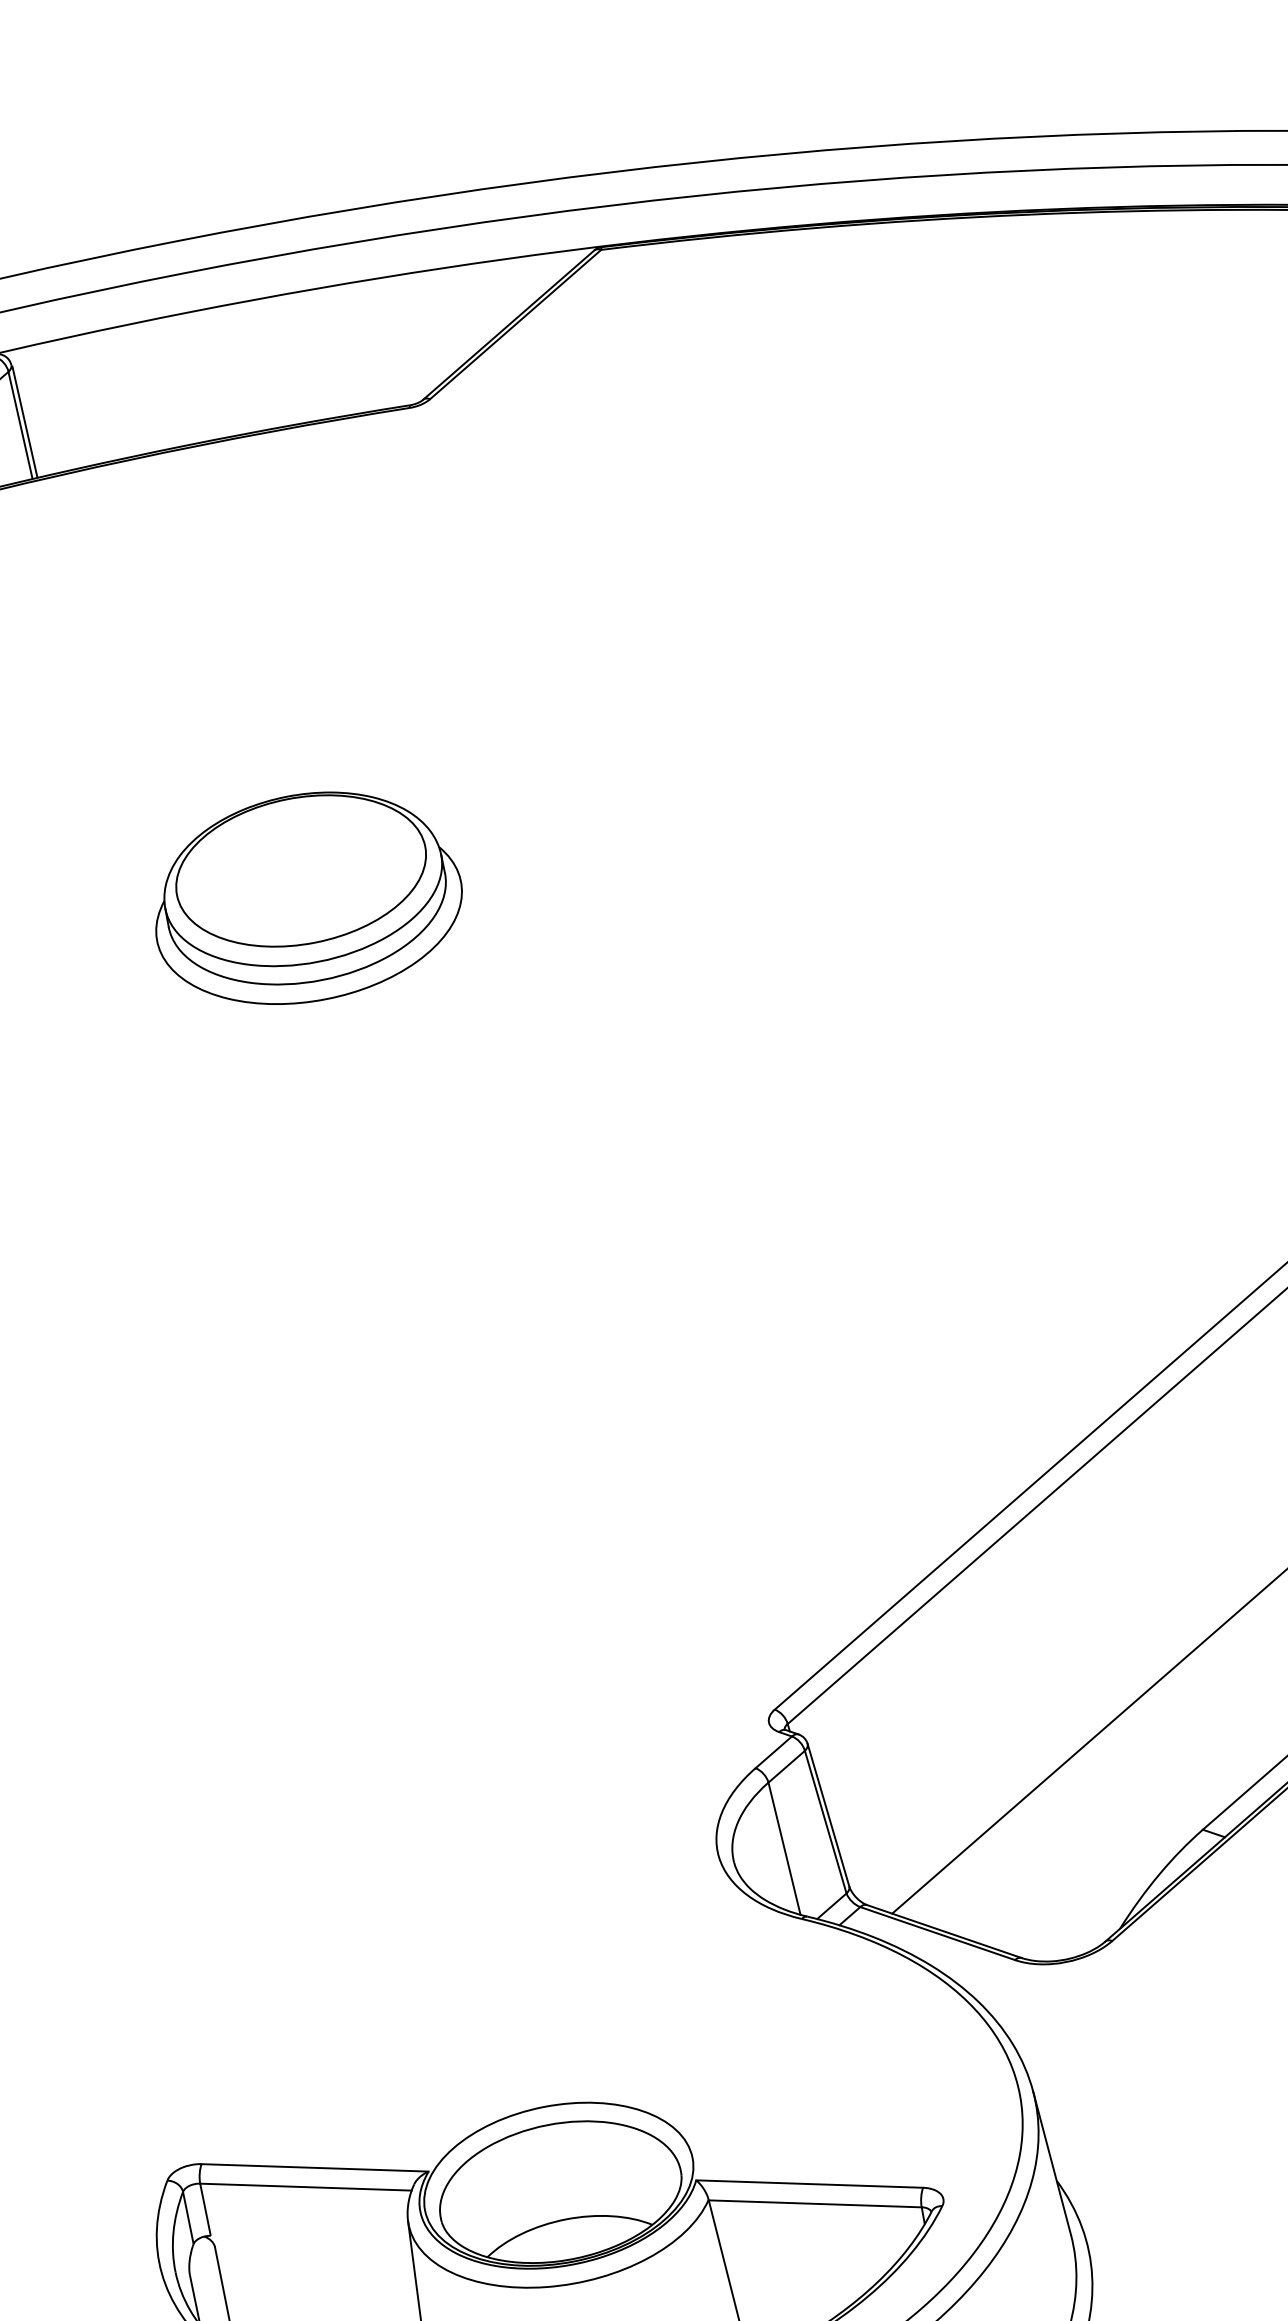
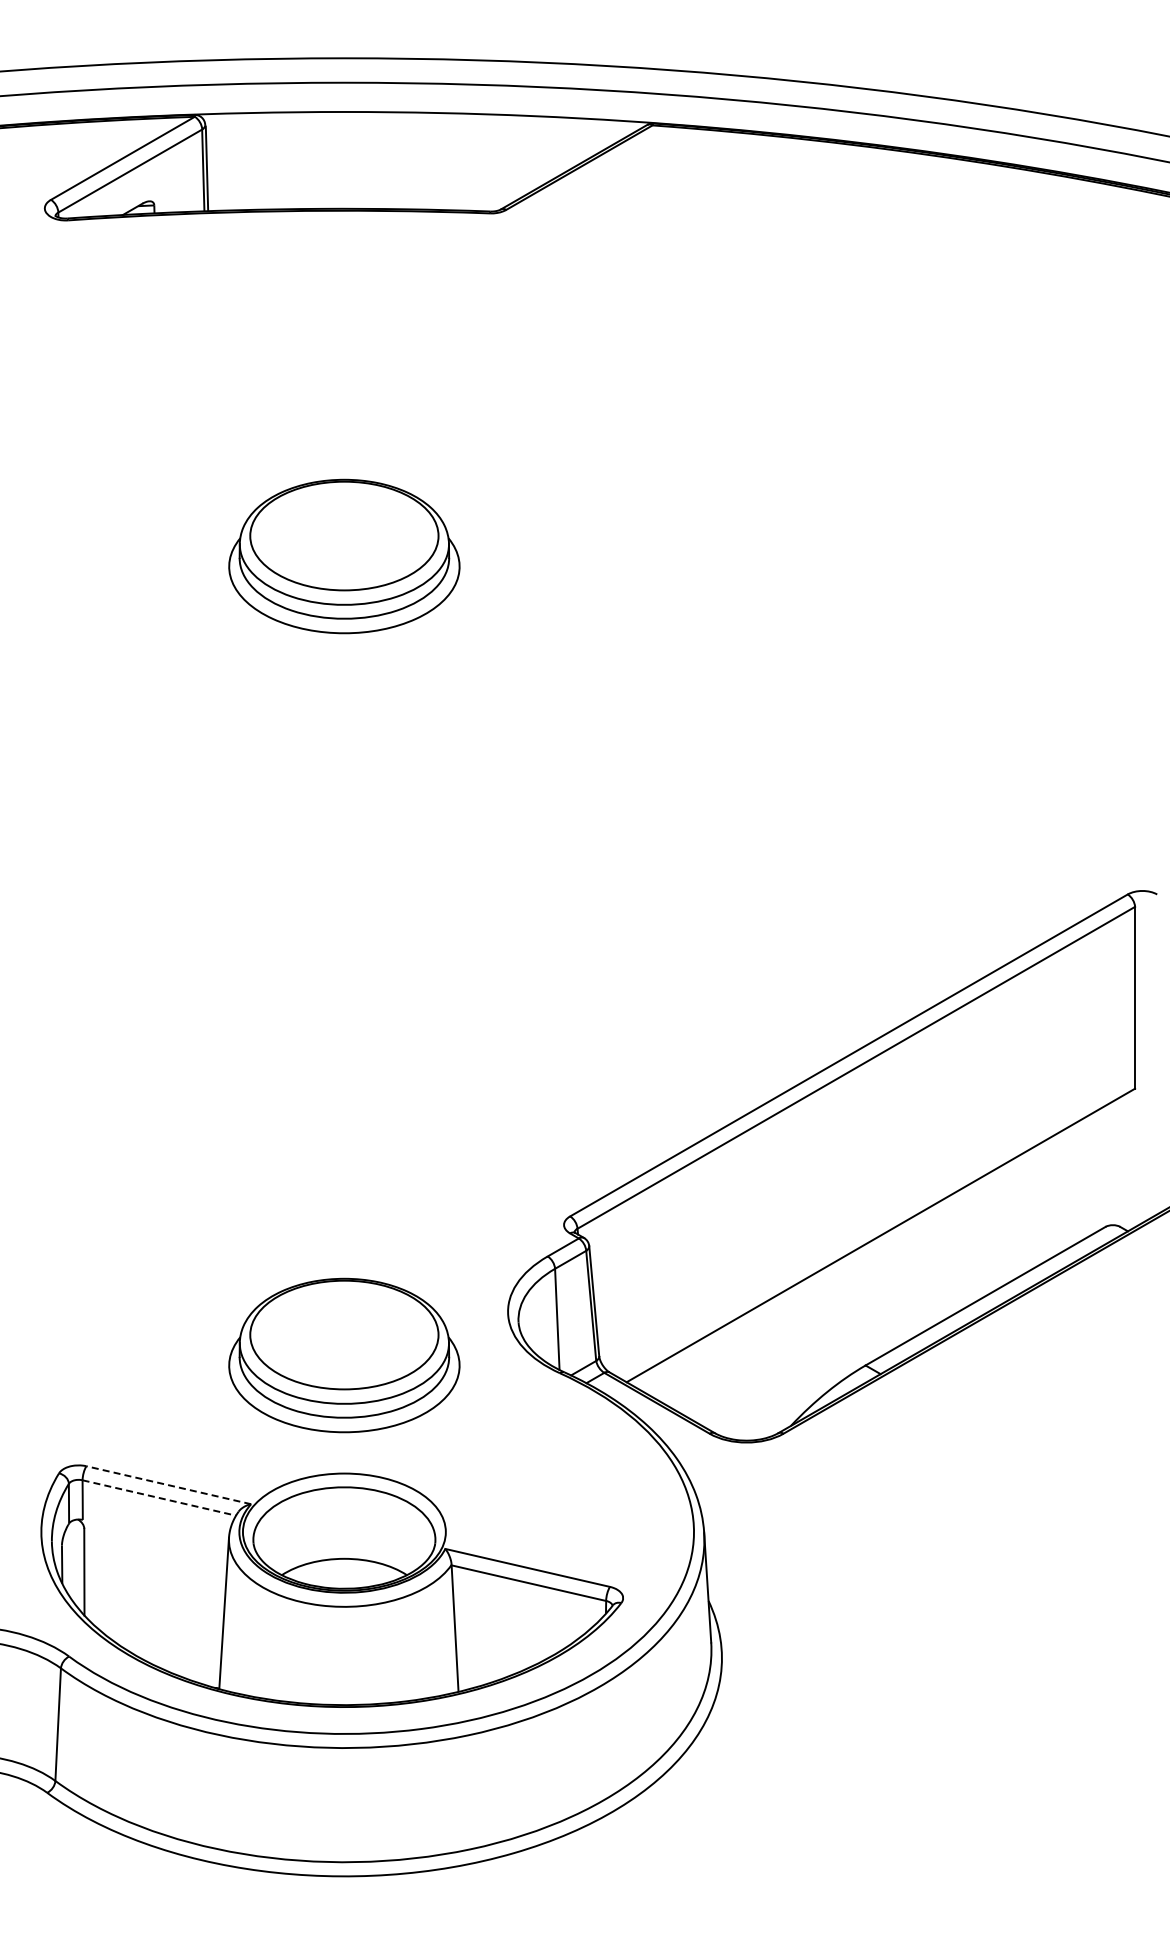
part: (513, 1951) -> (344, 1355), added
line: (314, 2168) -> (168, 1485), solid -> dashed
line: (306, 2186) -> (159, 1497), solid -> dashed

